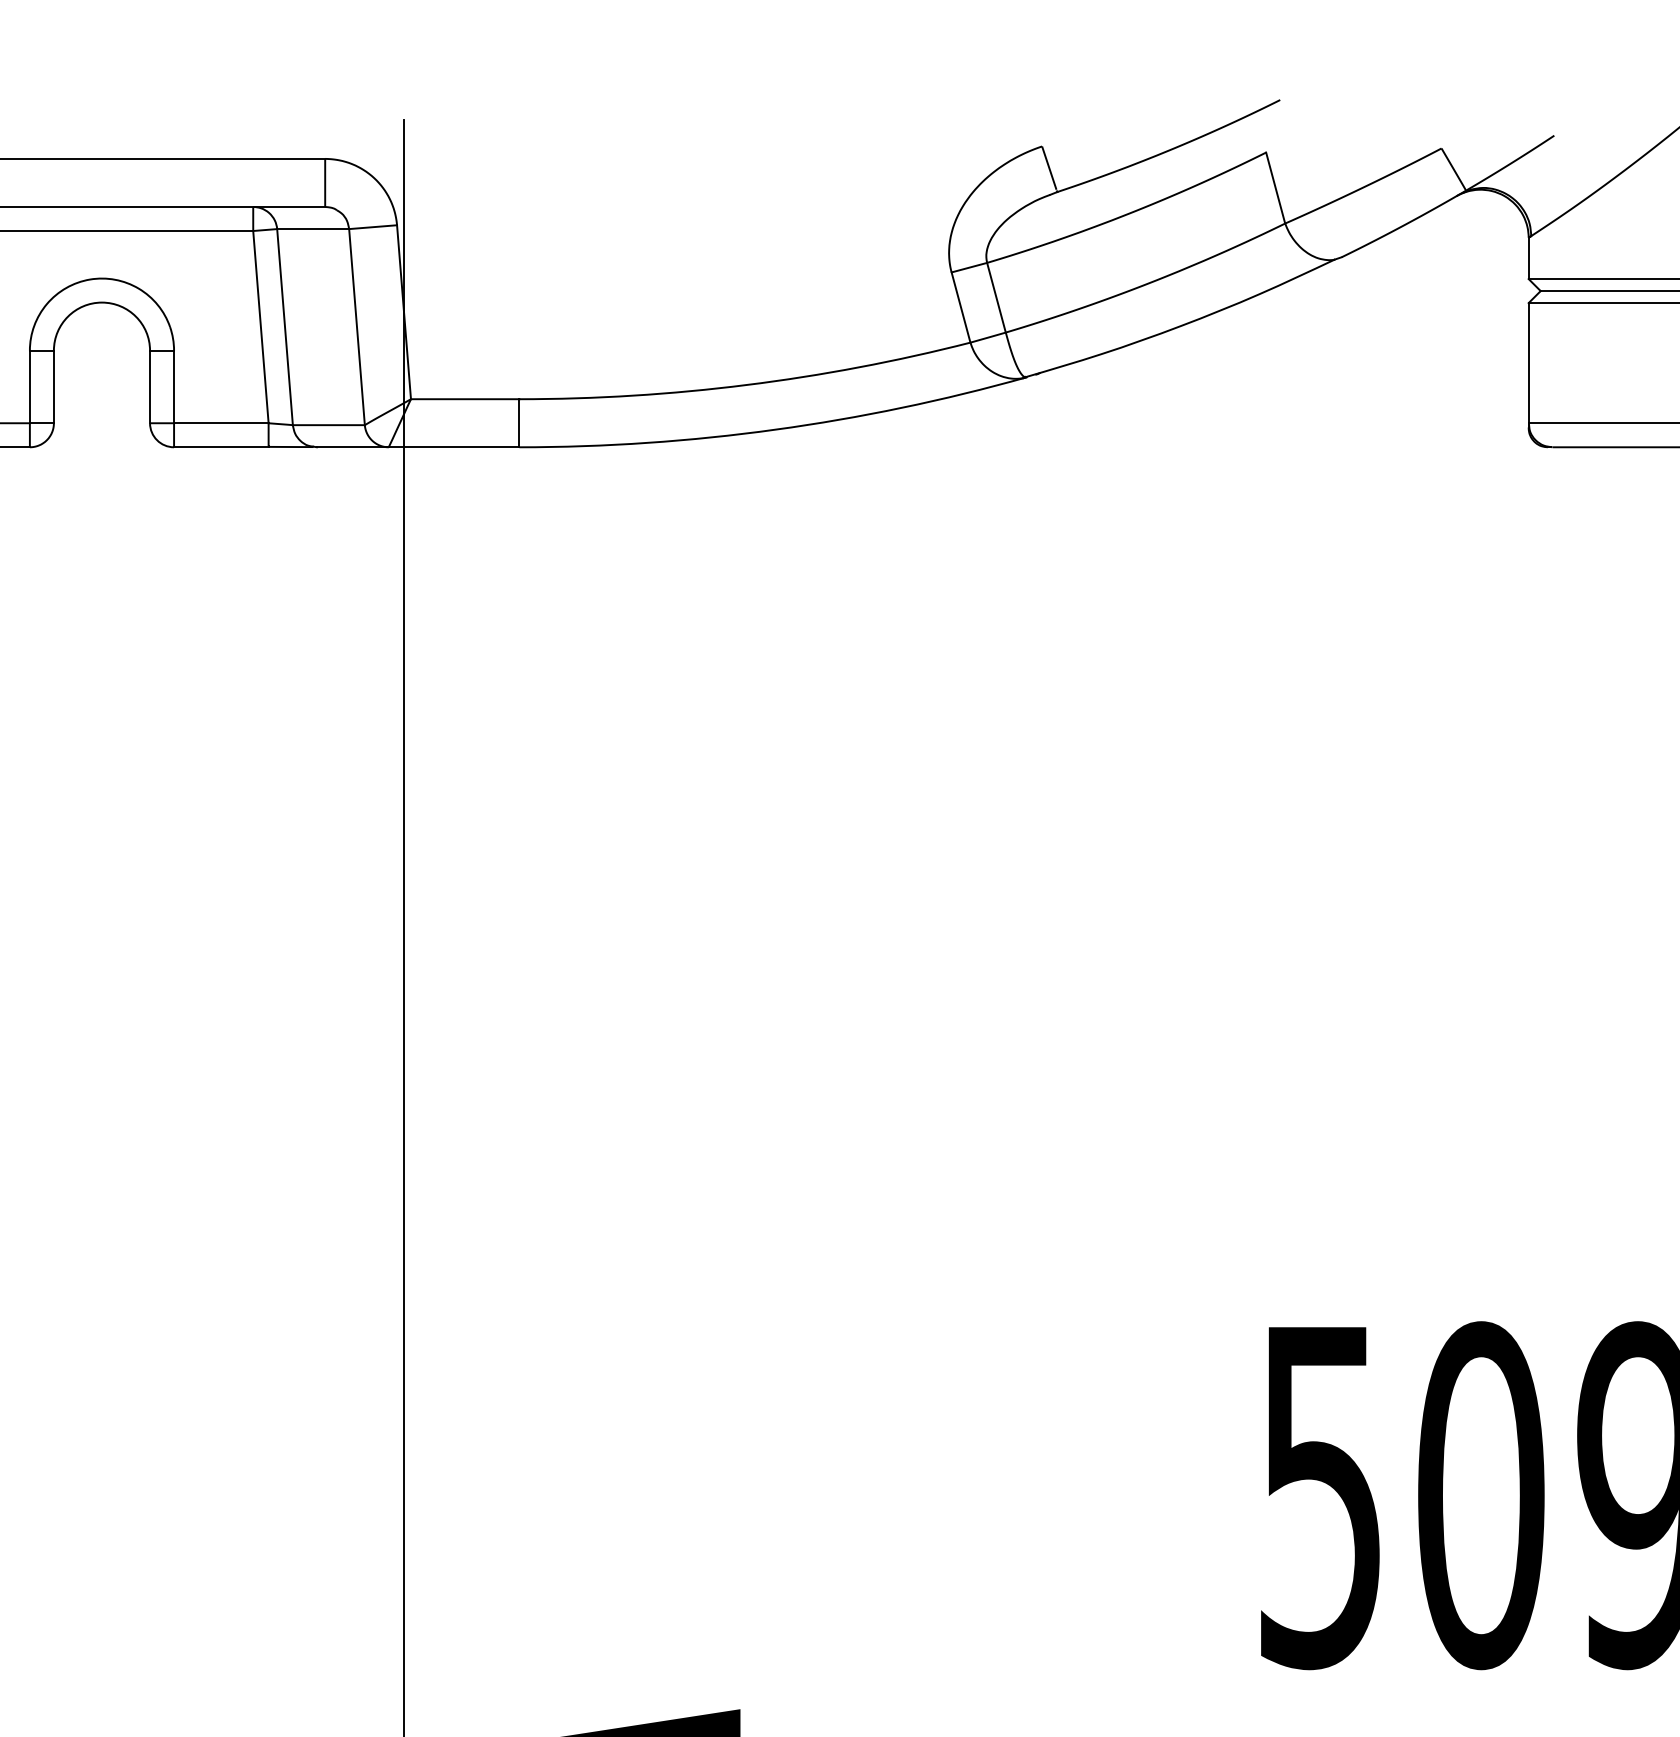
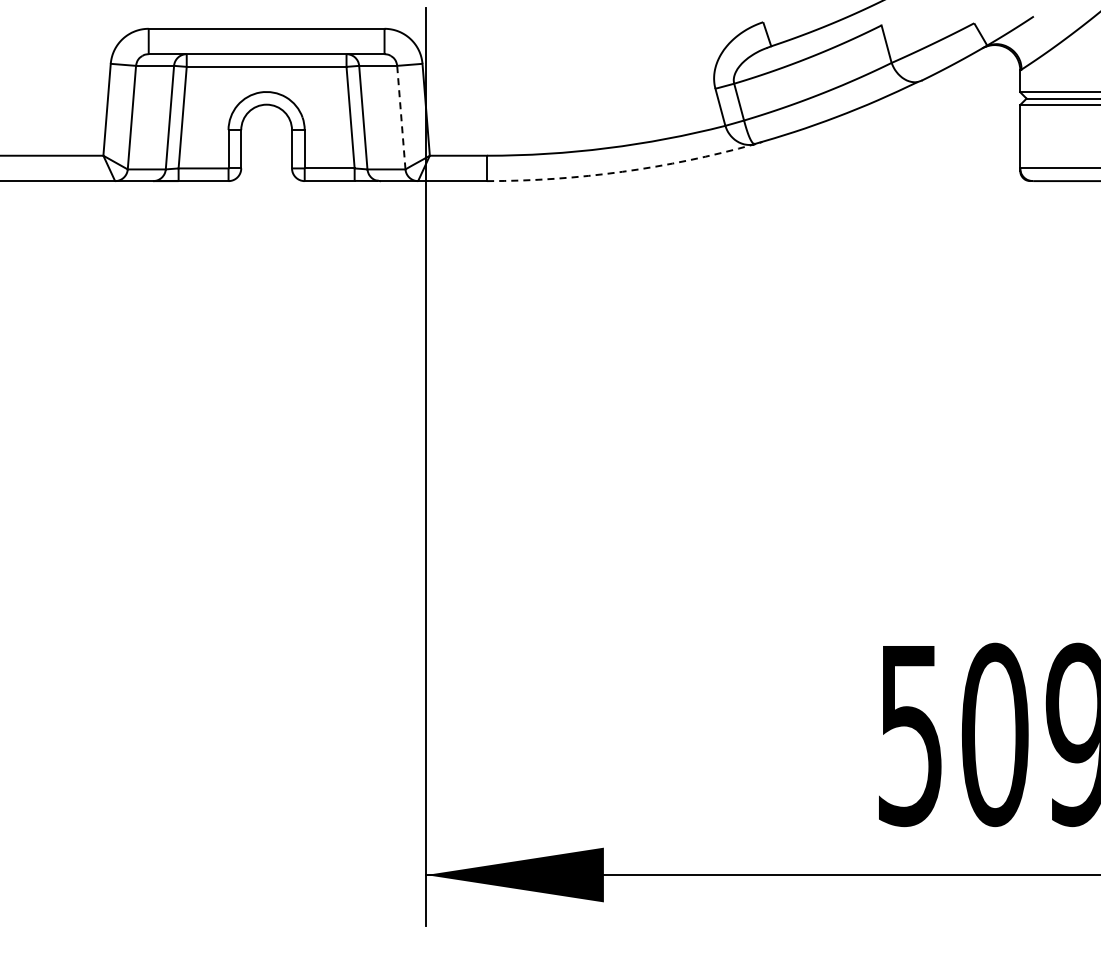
line: (357, 326) -> (401, 117), solid -> dashed
arc: (775, 429) -> (622, 171), solid -> dashed

